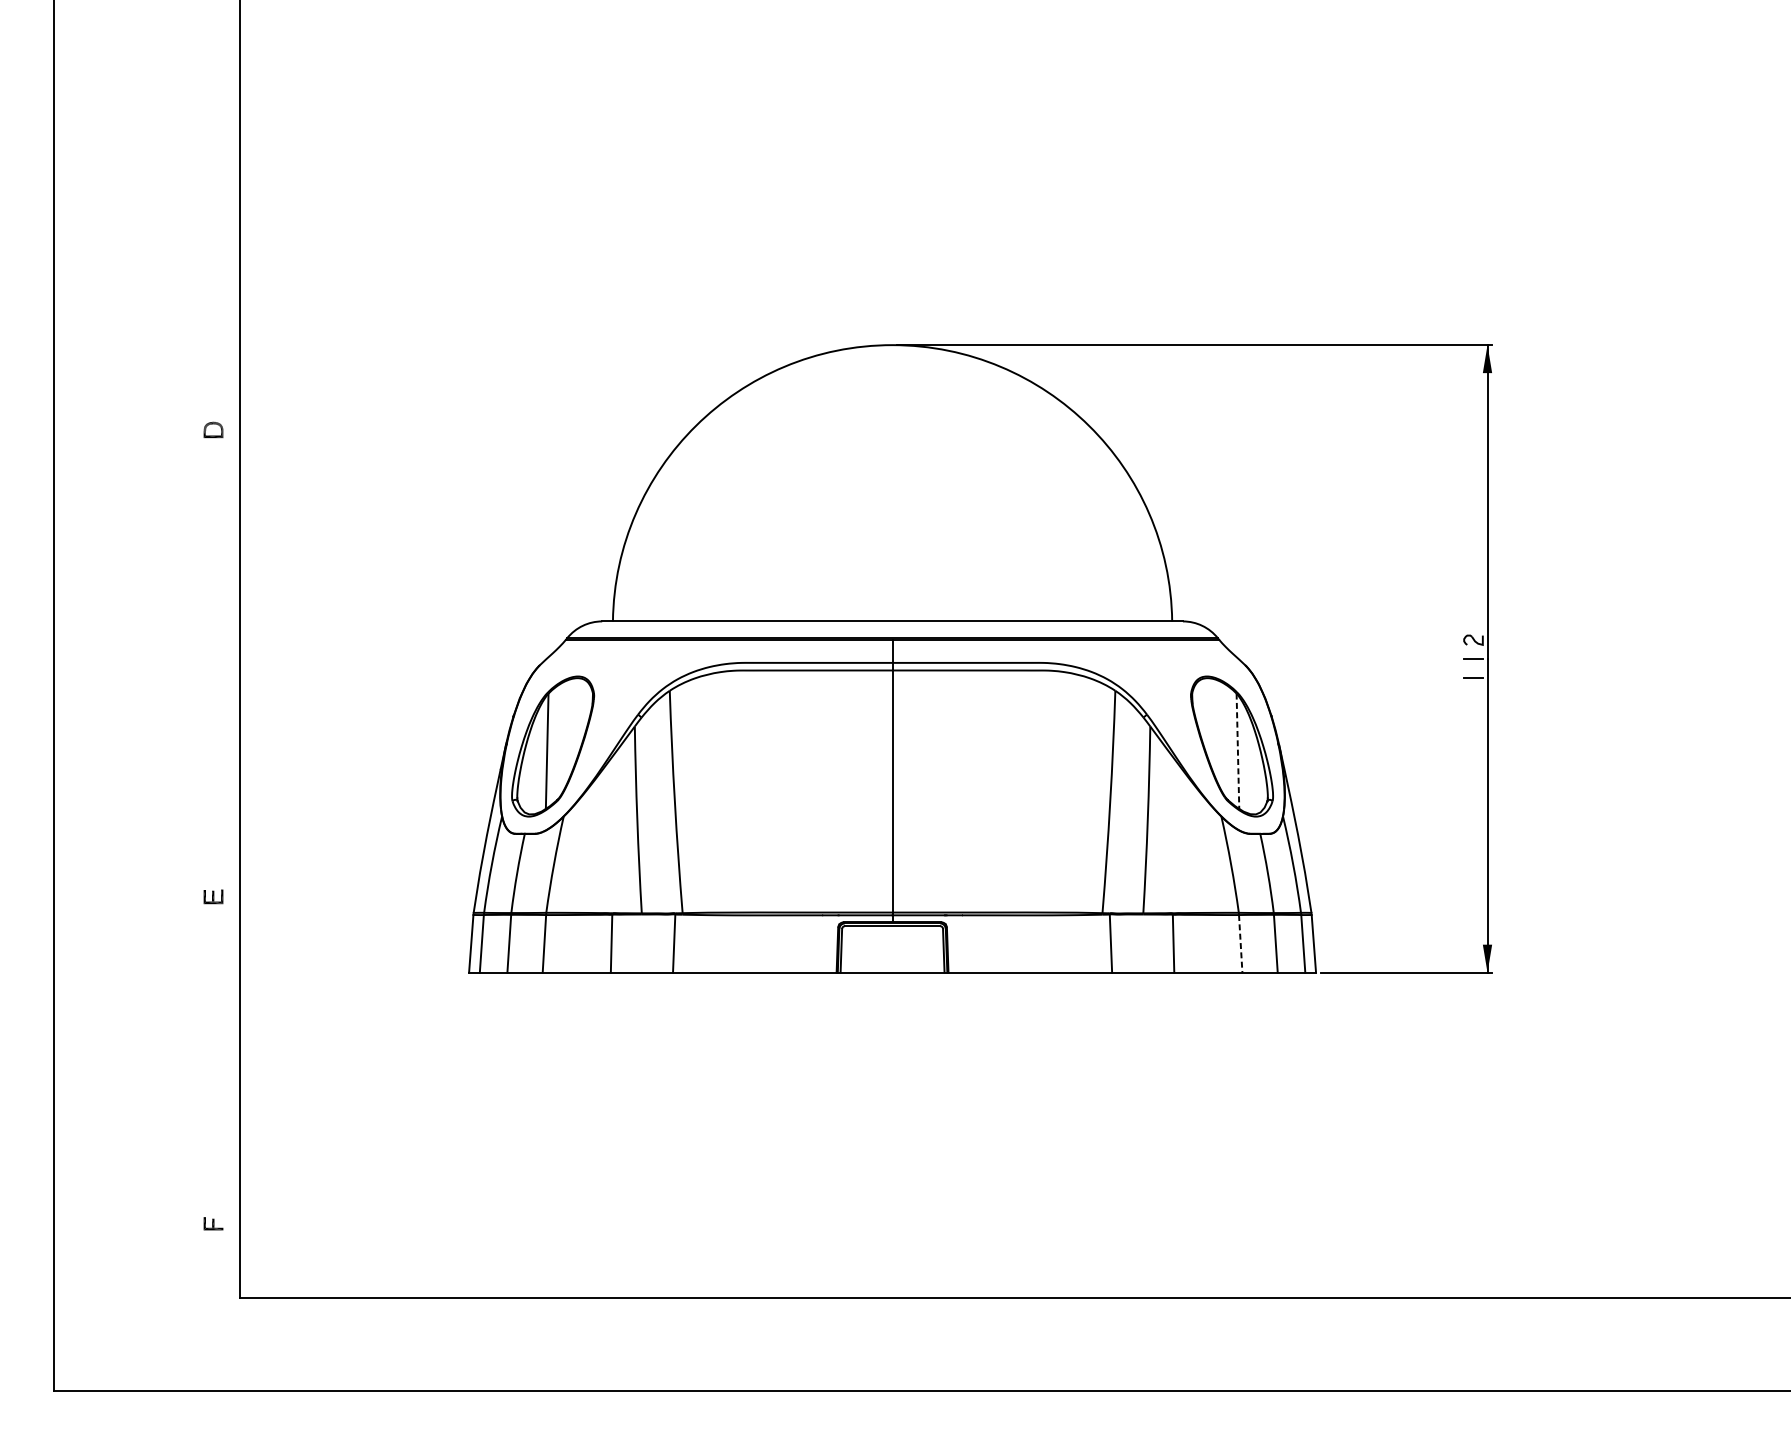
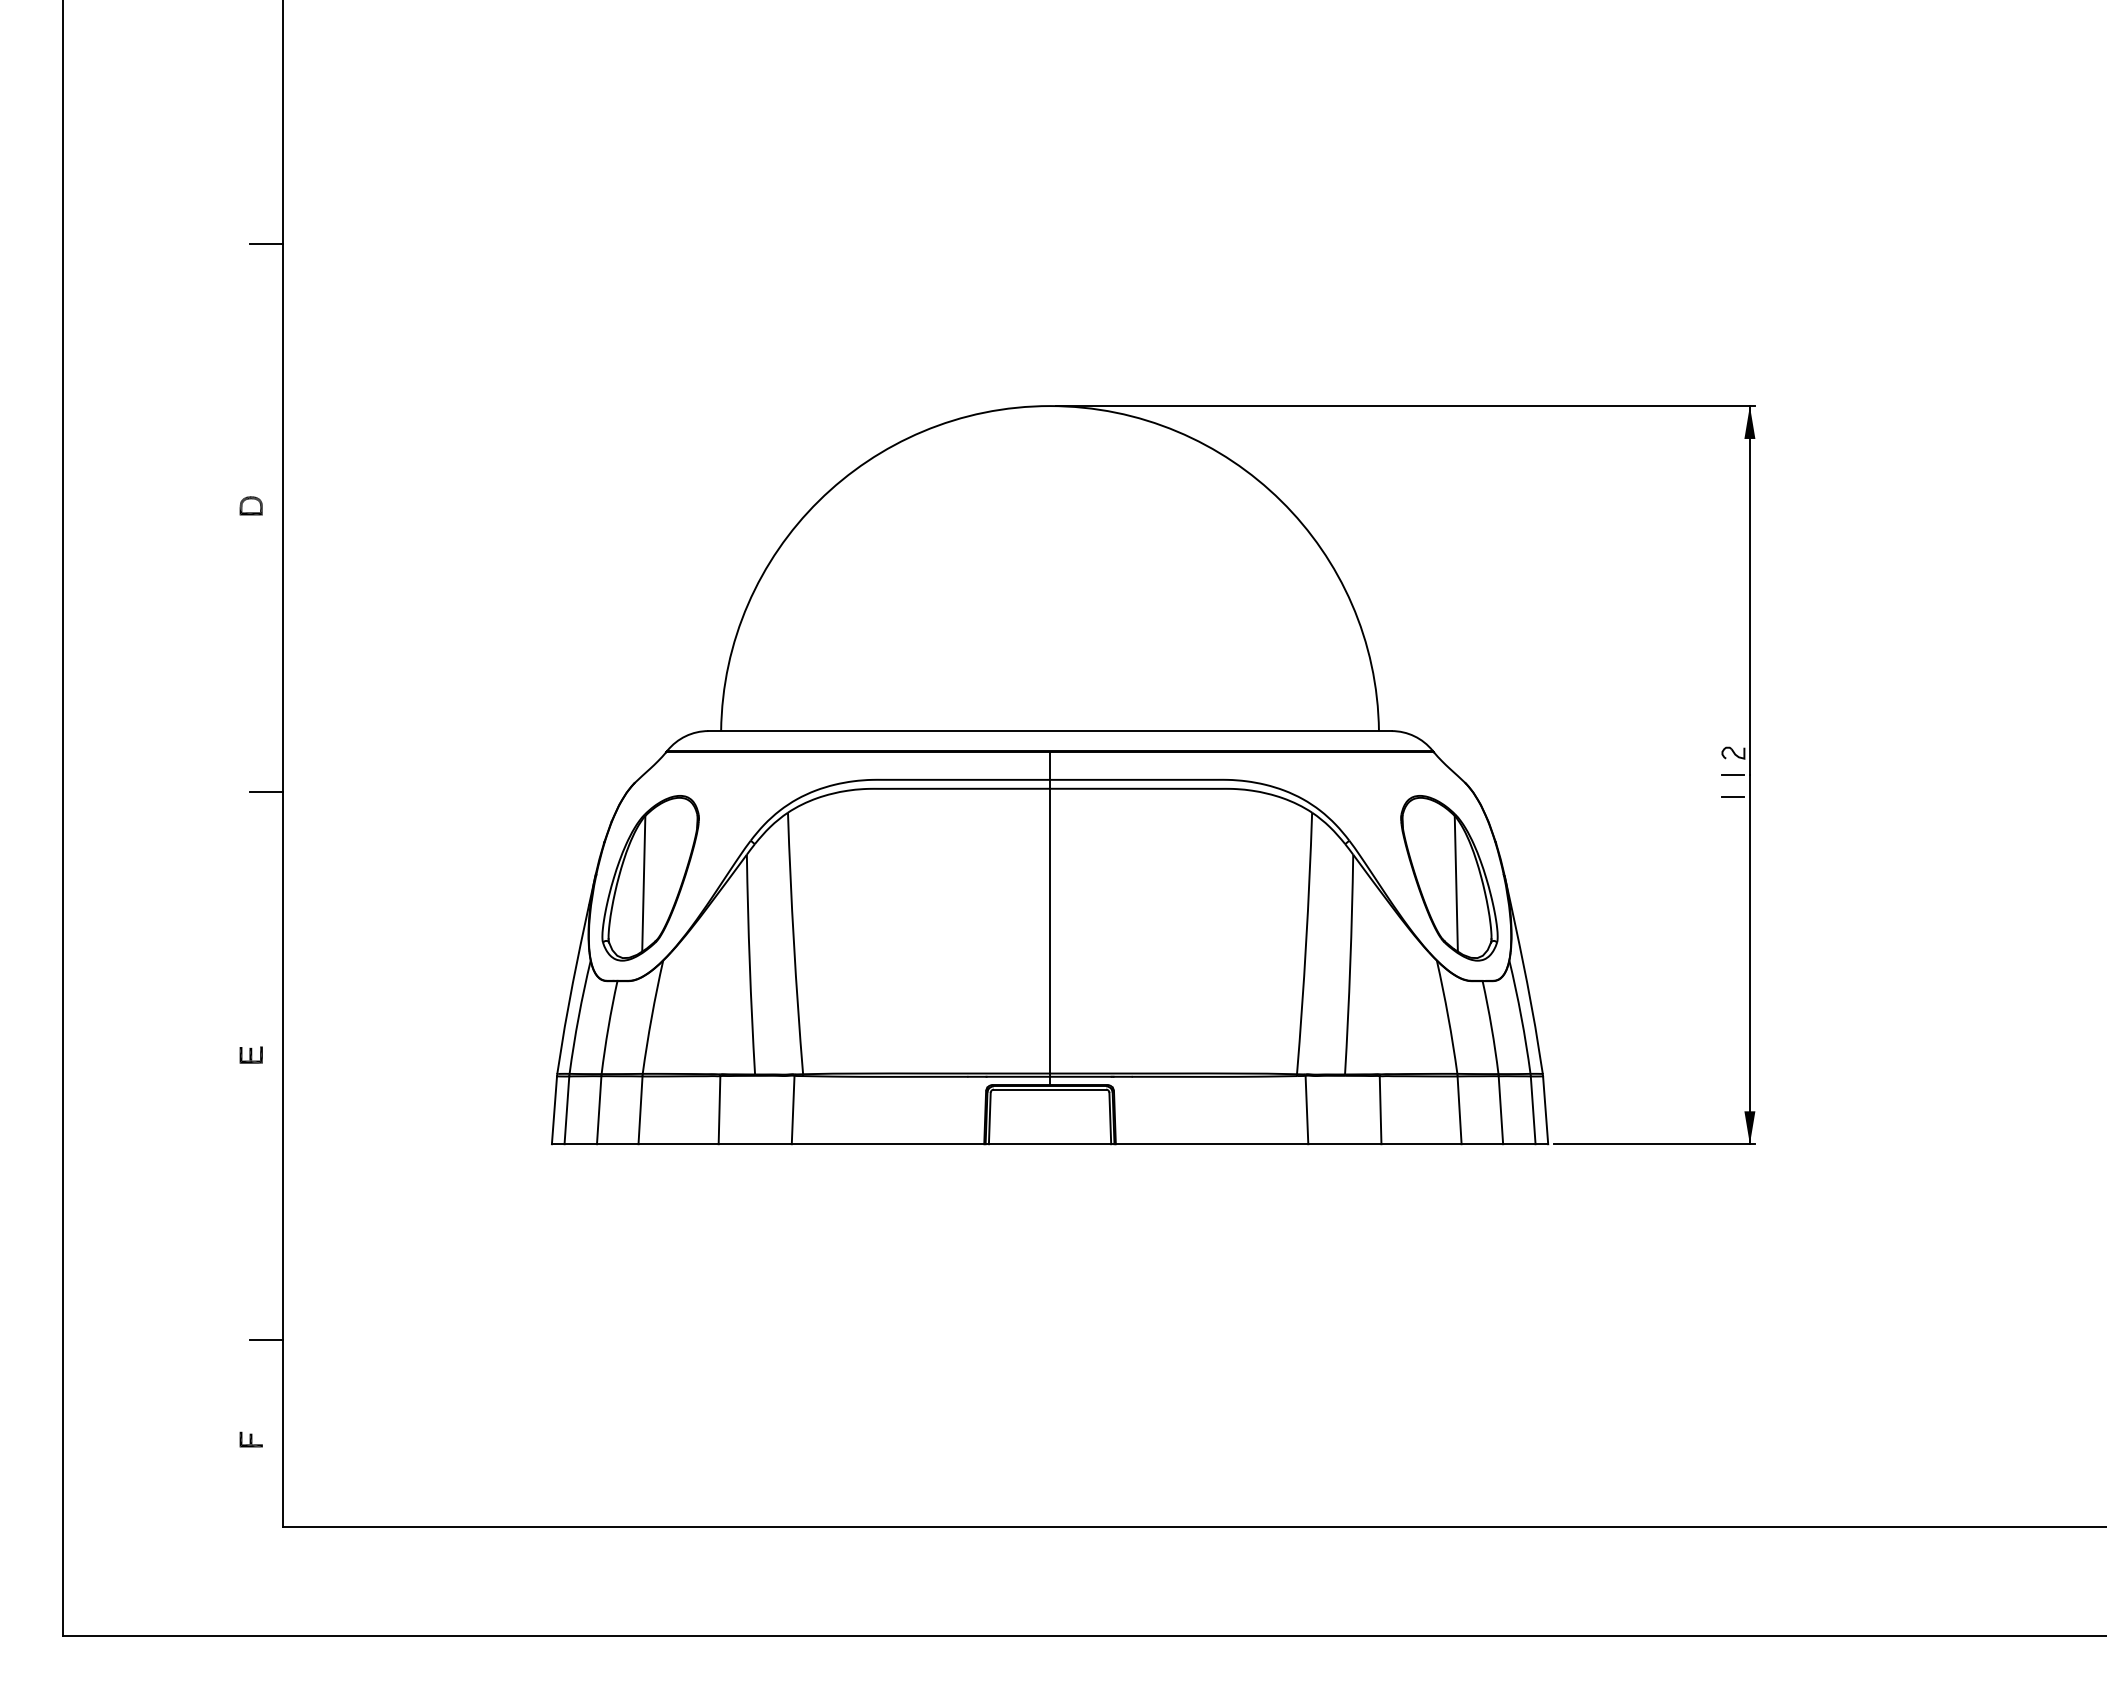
line: (225, 206) -> (265, 243), added
line: (225, 673) -> (265, 792), added
line: (1238, 751) -> (1456, 883), dashed -> solid
line: (1240, 943) -> (1459, 1110), dashed -> solid
line: (225, 1139) -> (265, 1340), added

